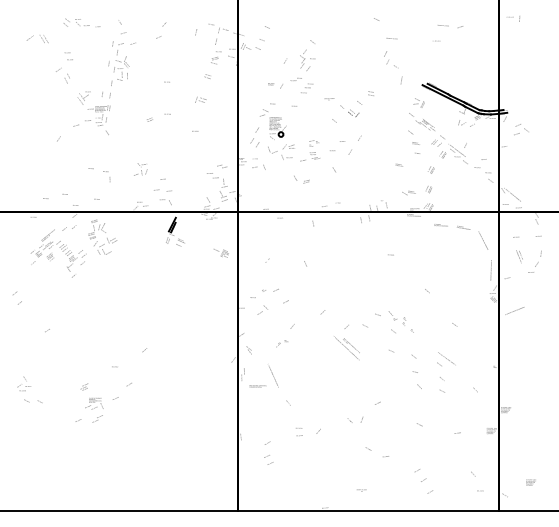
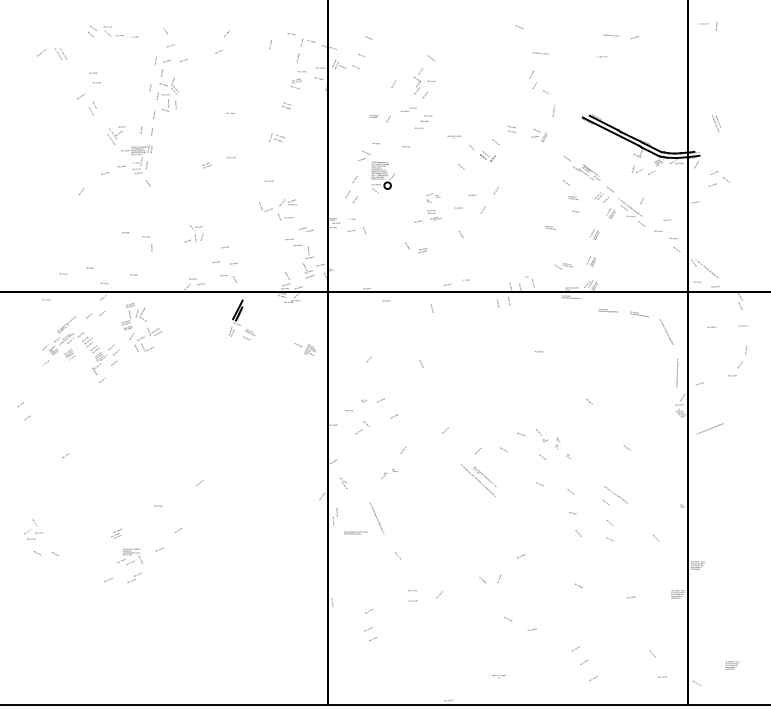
text: (418, 102) -> (538, 134), moved
text: (281, 151) -> (277, 209), moved
text: (519, 255) -> (716, 122), moved

